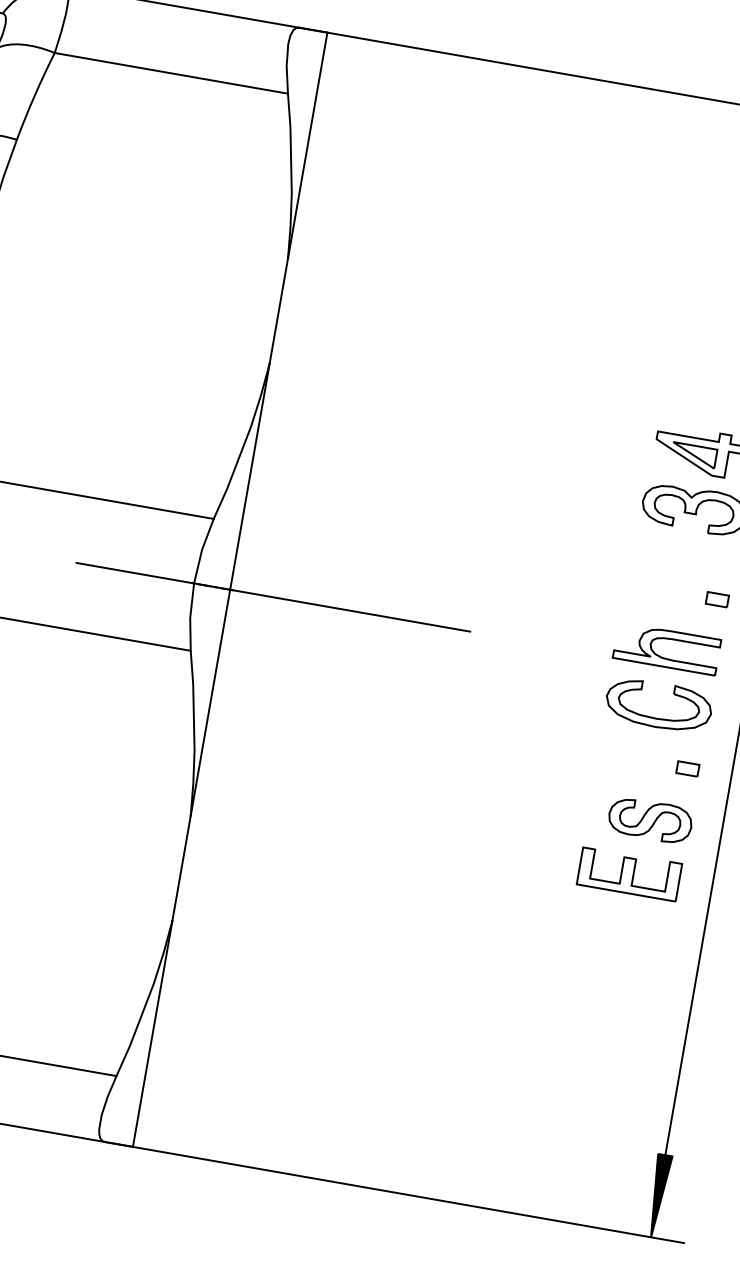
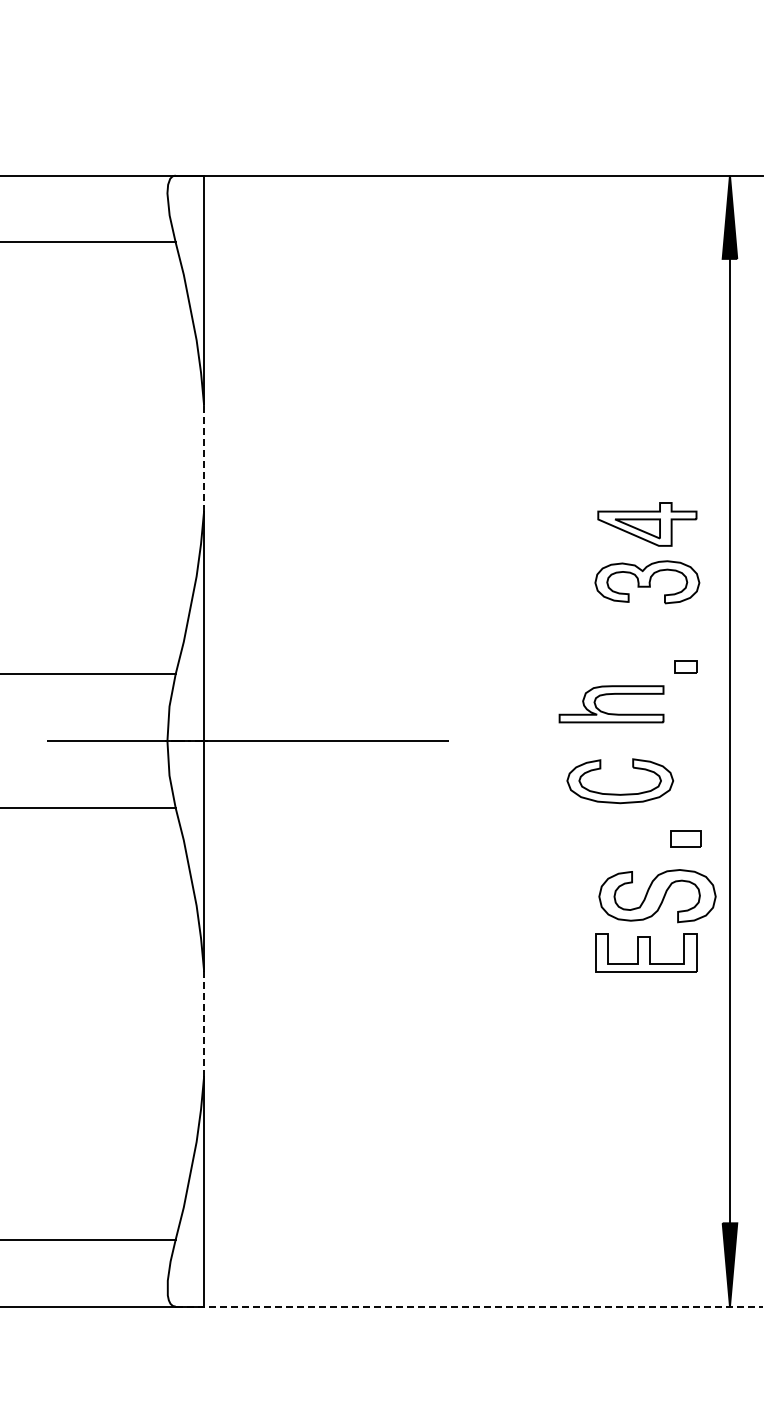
line: (279, 310) -> (204, 457), solid -> dashed
part: (661, 656) -> (607, 712), moved
part: (658, 717) -> (621, 793), moved
part: (687, 768) -> (685, 838), size x1.4
part: (650, 819) -> (657, 895), size x1.4
line: (181, 869) -> (204, 1024), solid -> dashed
line: (394, 1192) -> (469, 1306), solid -> dashed

